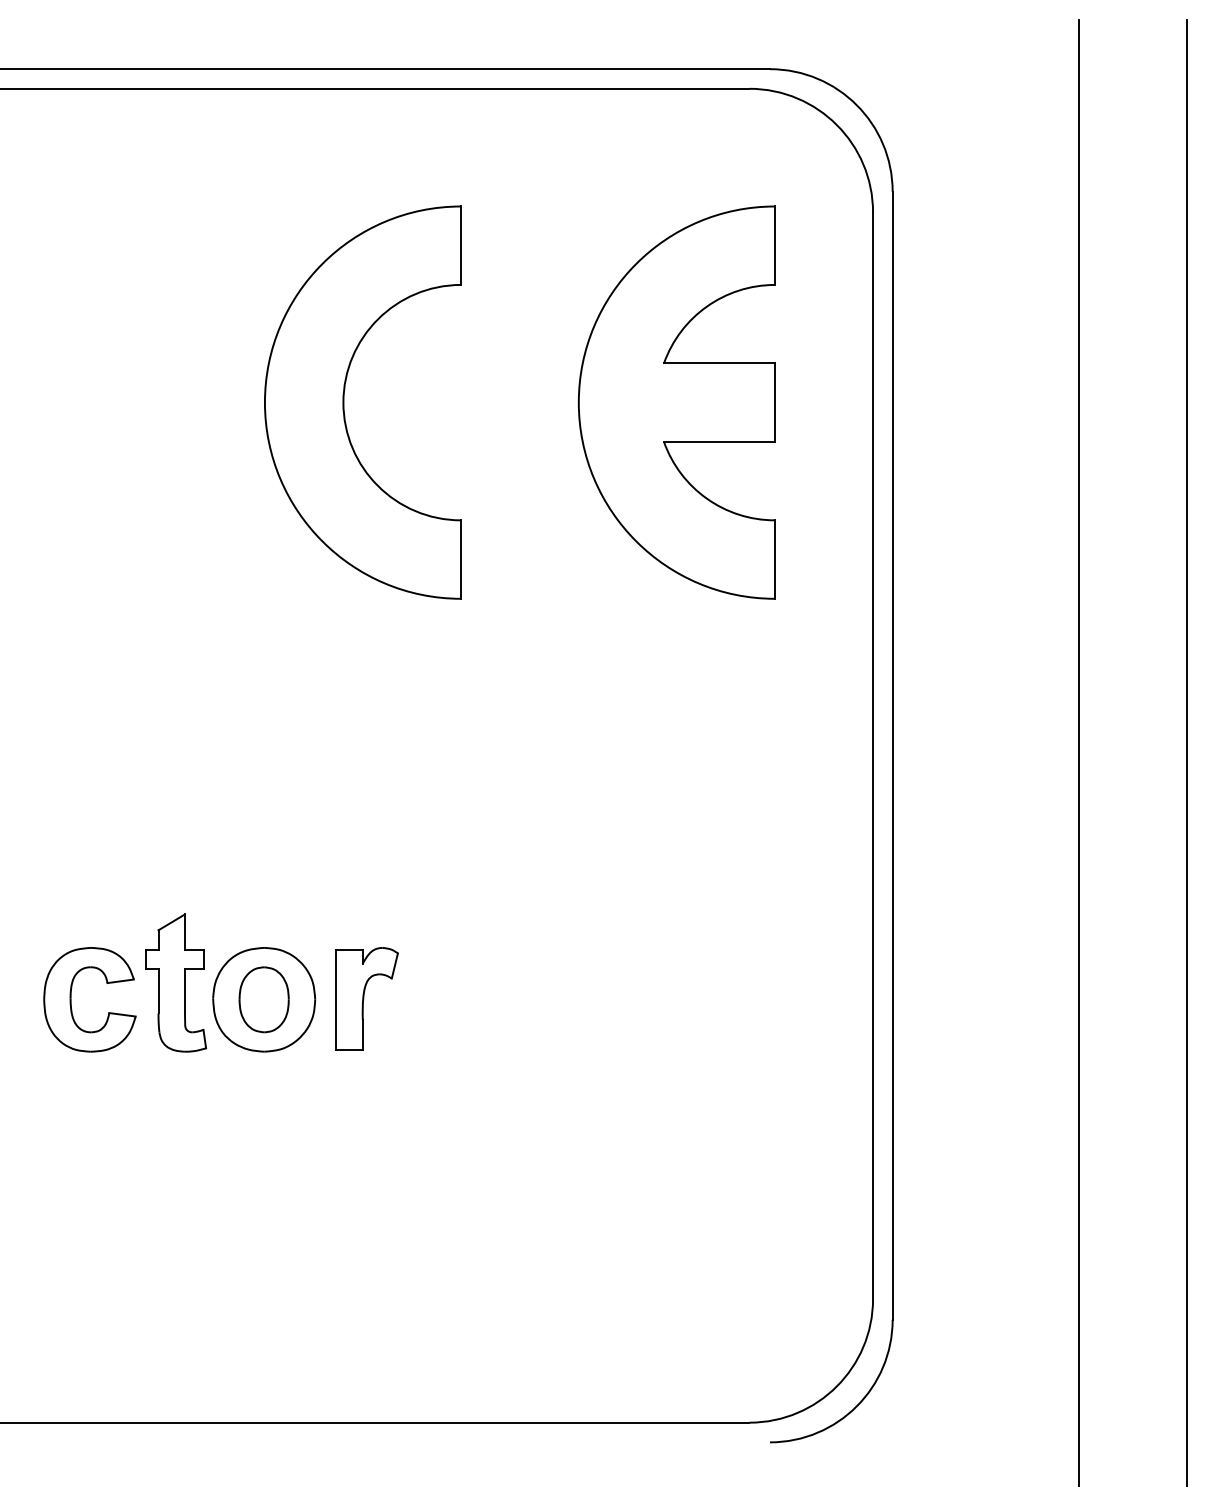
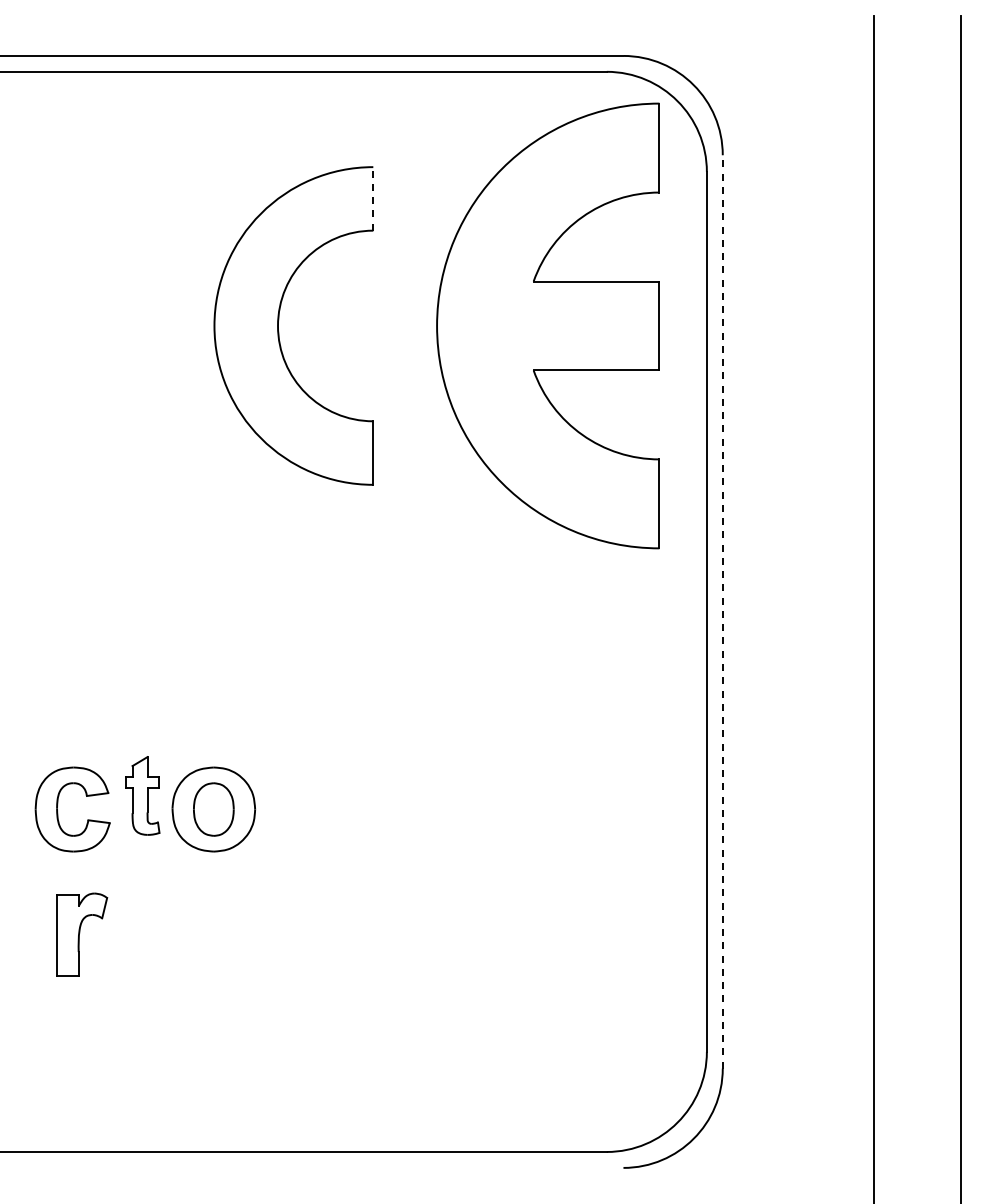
line: (461, 245) -> (373, 198), solid -> dashed
part: (676, 402) -> (547, 325), size x1.4
line: (892, 755) -> (722, 611), solid -> dashed
part: (176, 982) -> (142, 795), size x0.7
part: (367, 998) -> (82, 934), moved

